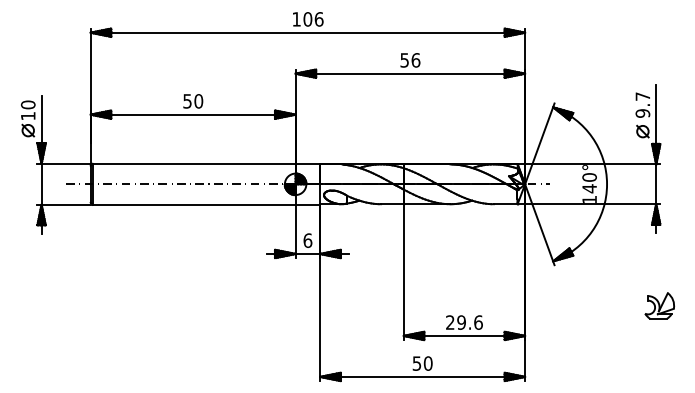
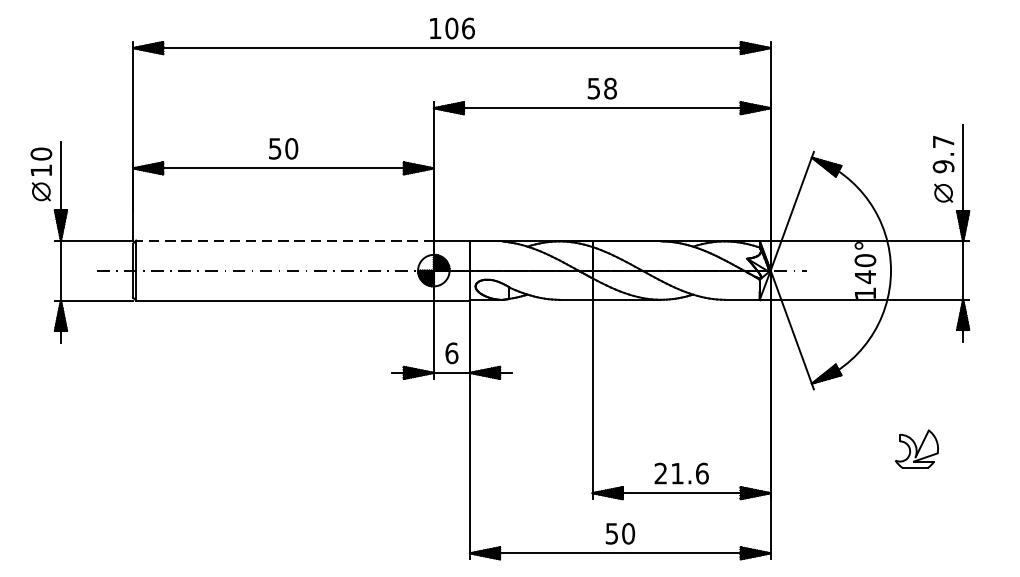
text: (415, 60) -> (609, 88), 56 -> 58
line: (193, 163) -> (283, 240), solid -> dashed
part: (659, 305) -> (916, 448), moved
text: (461, 322) -> (677, 473), 29.6 -> 21.6

